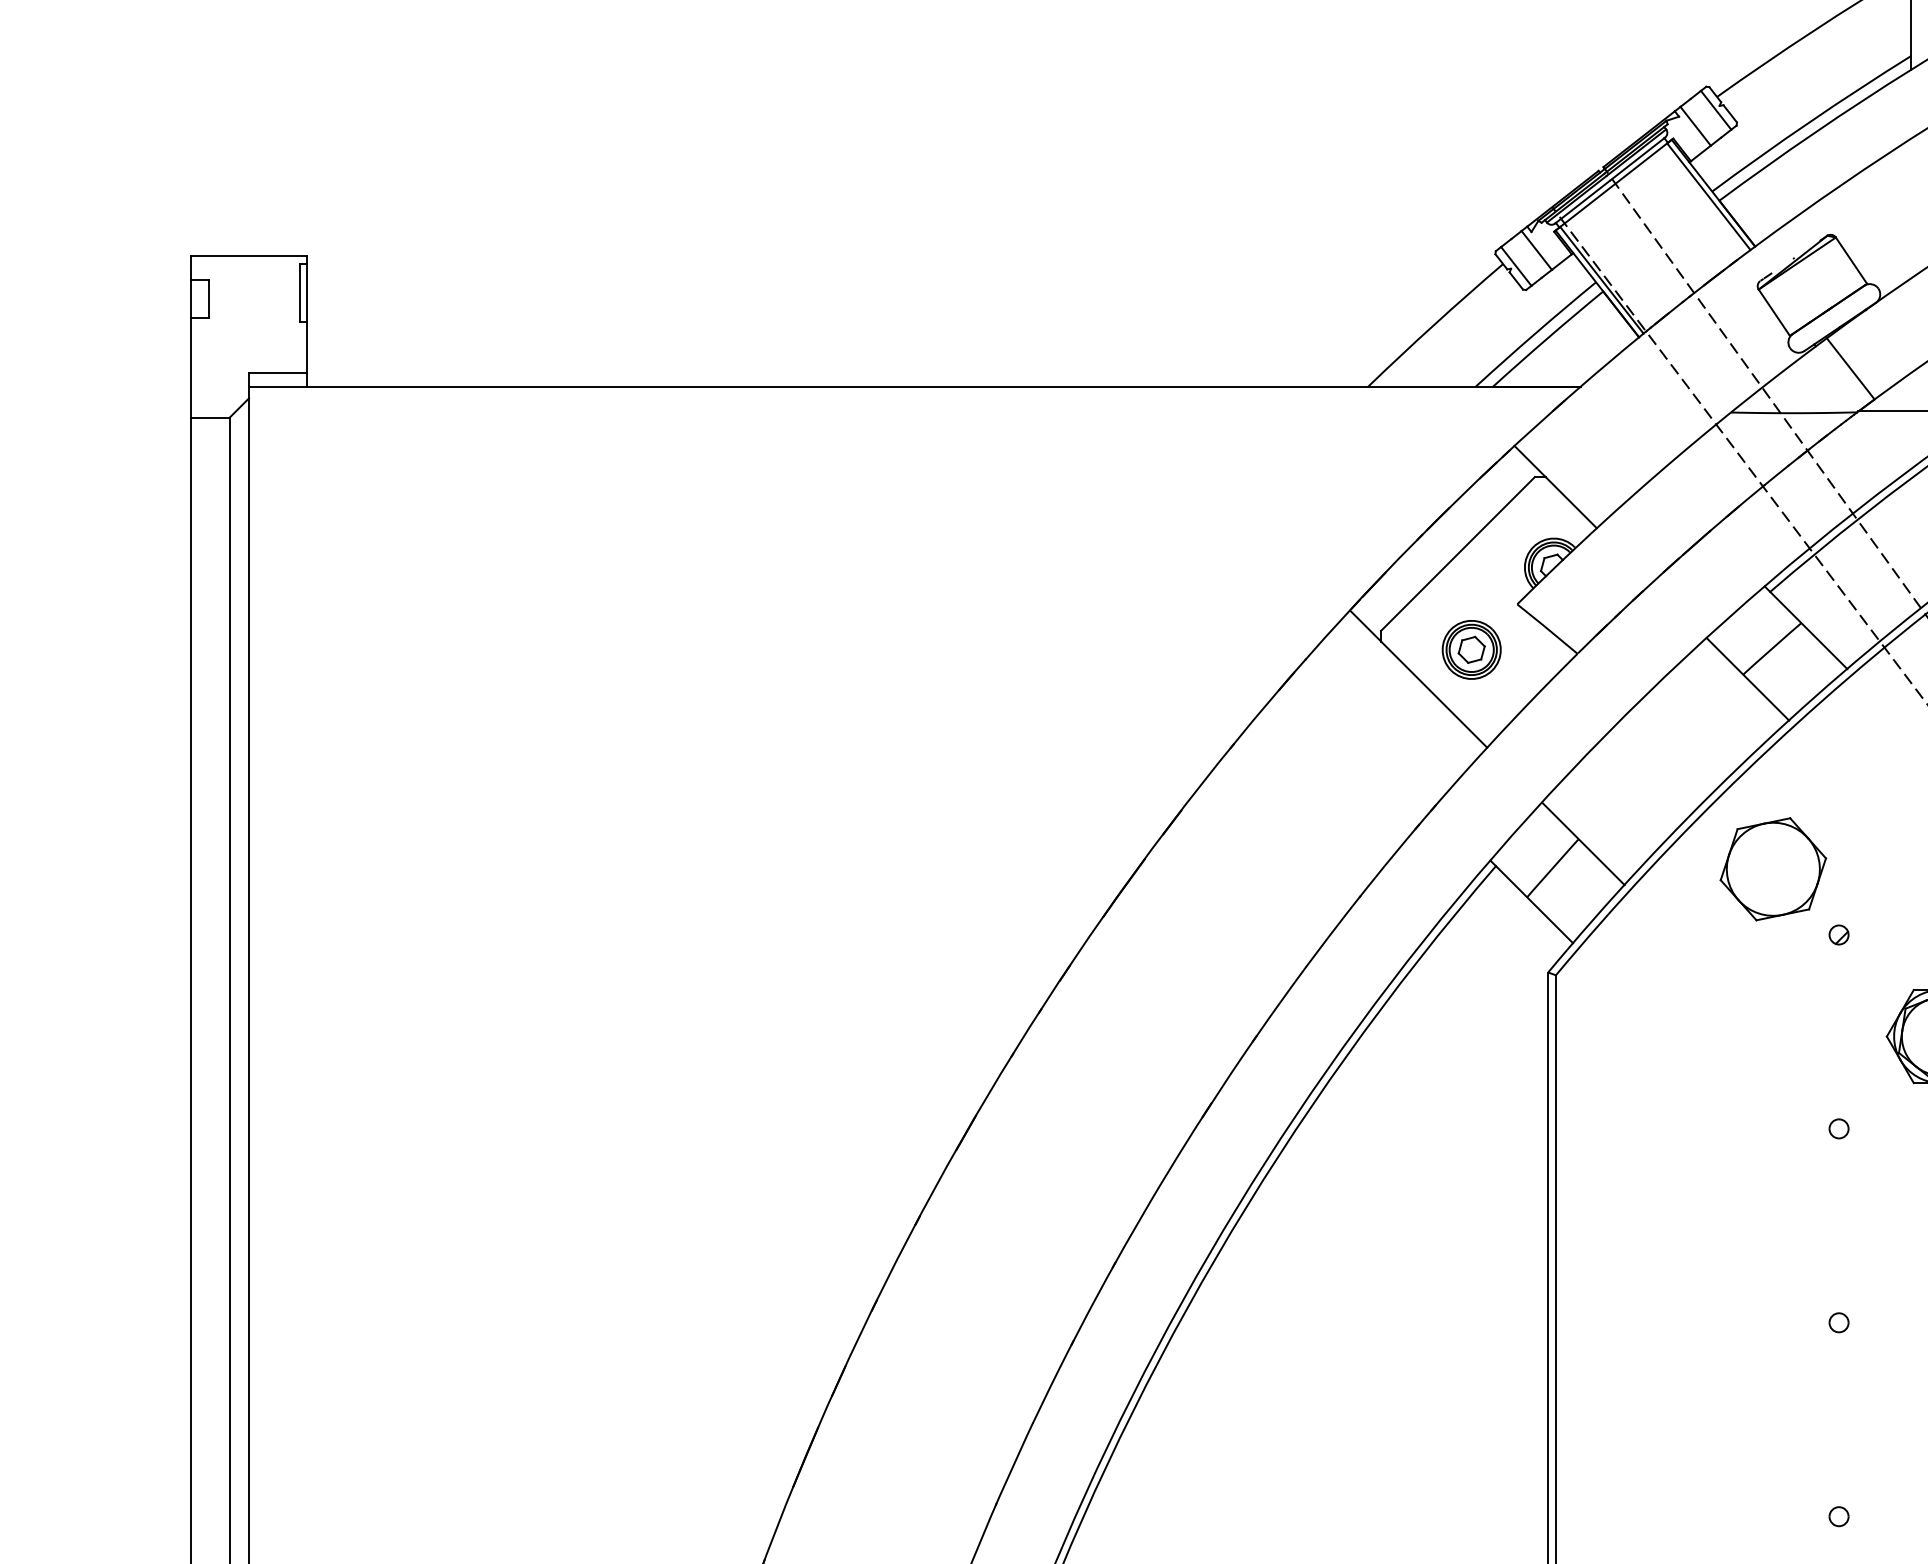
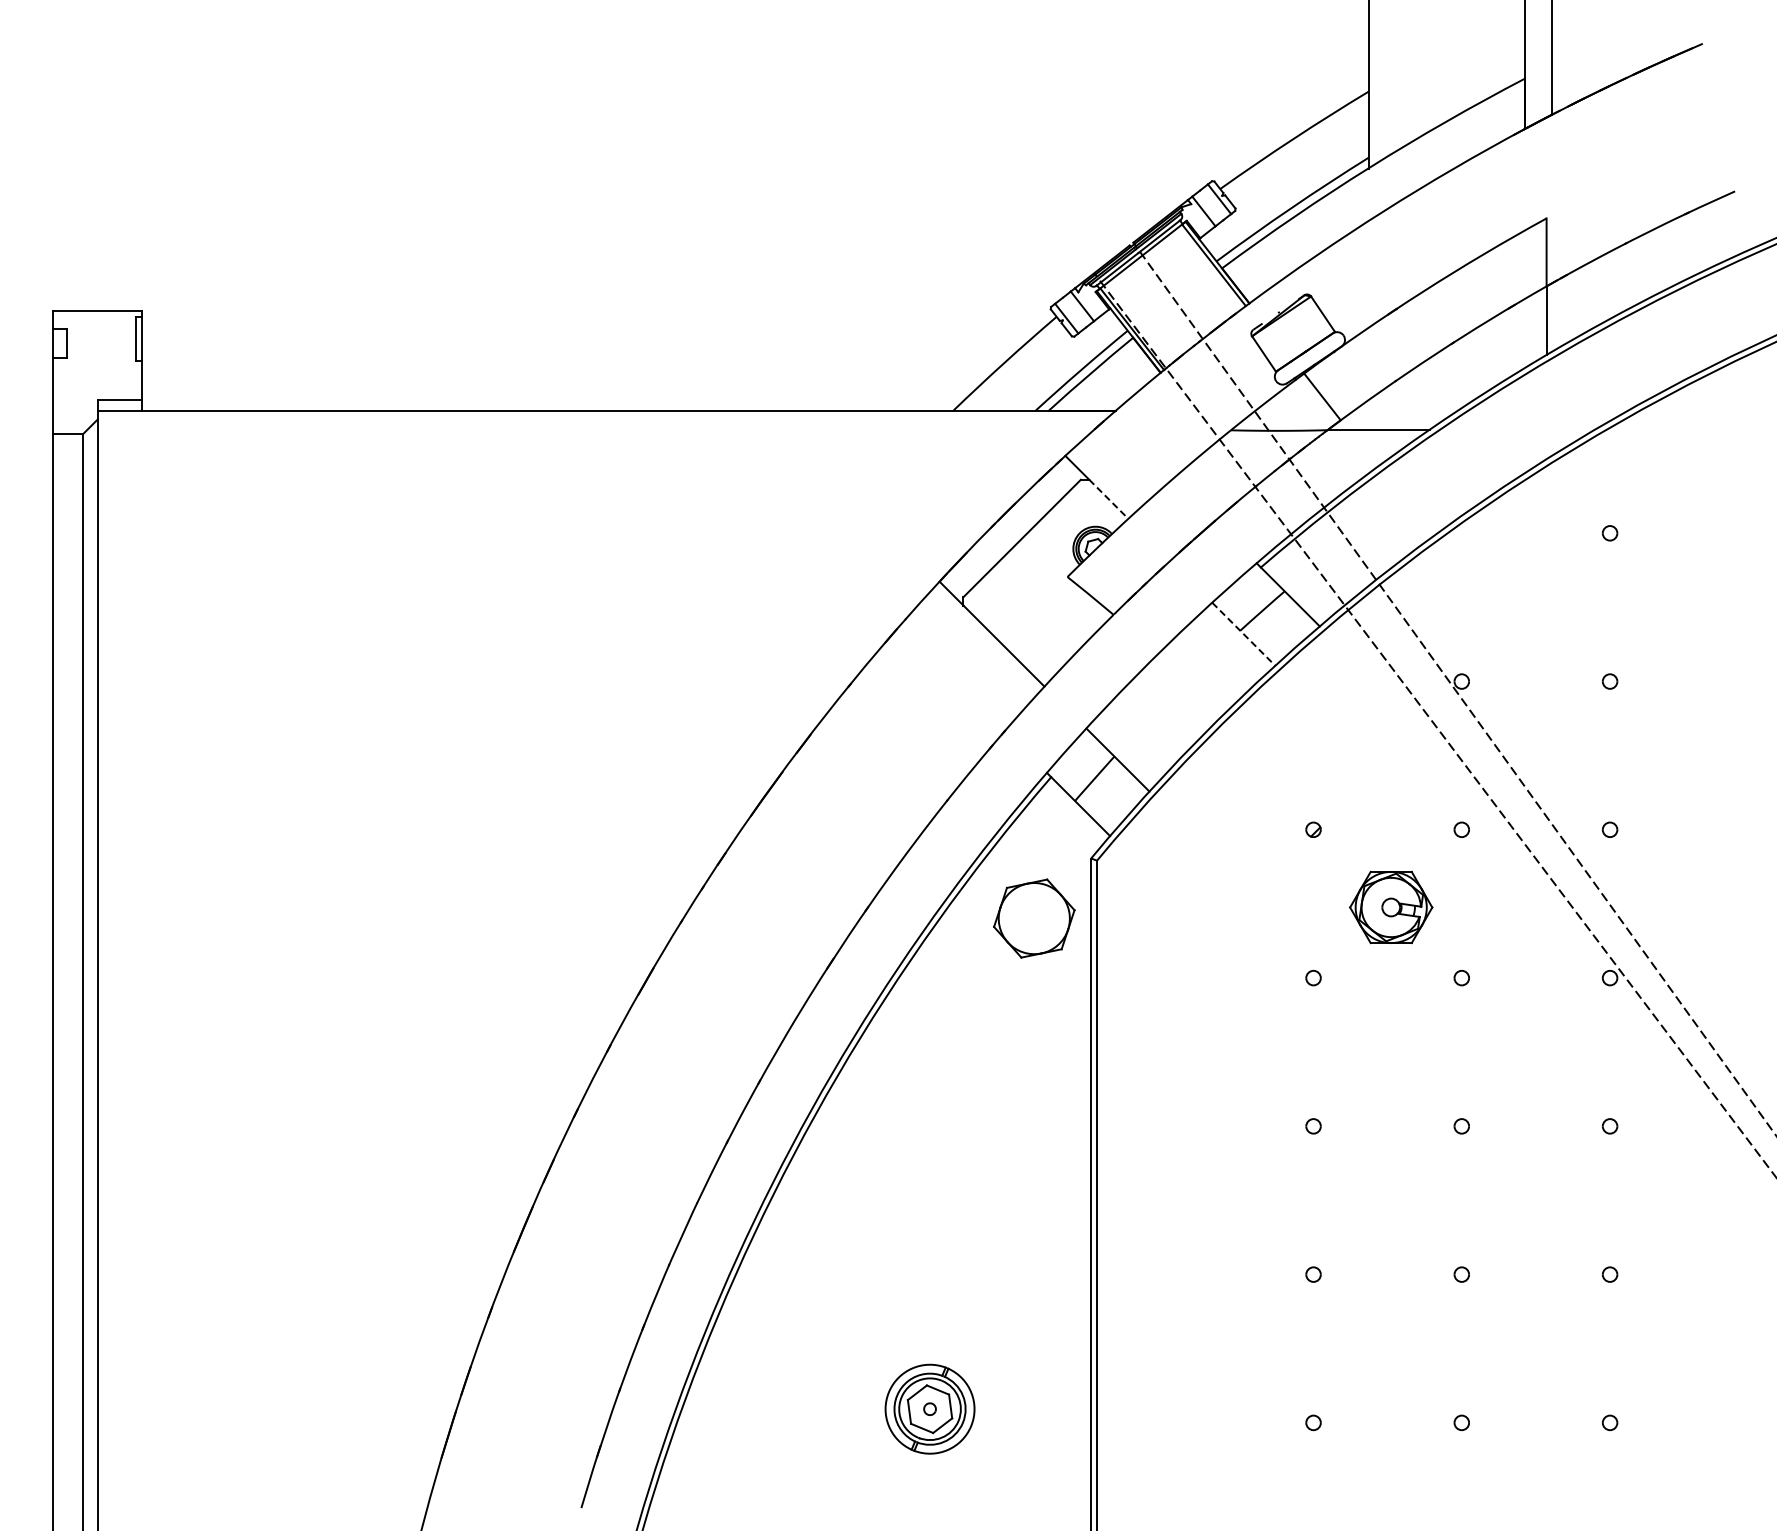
line: (1570, 502) -> (1108, 499), solid -> dashed
part: (1471, 649) -> (1032, 611), removed
line: (1747, 679) -> (1243, 634), solid -> dashed
part: (1773, 869) -> (1034, 918), moved

